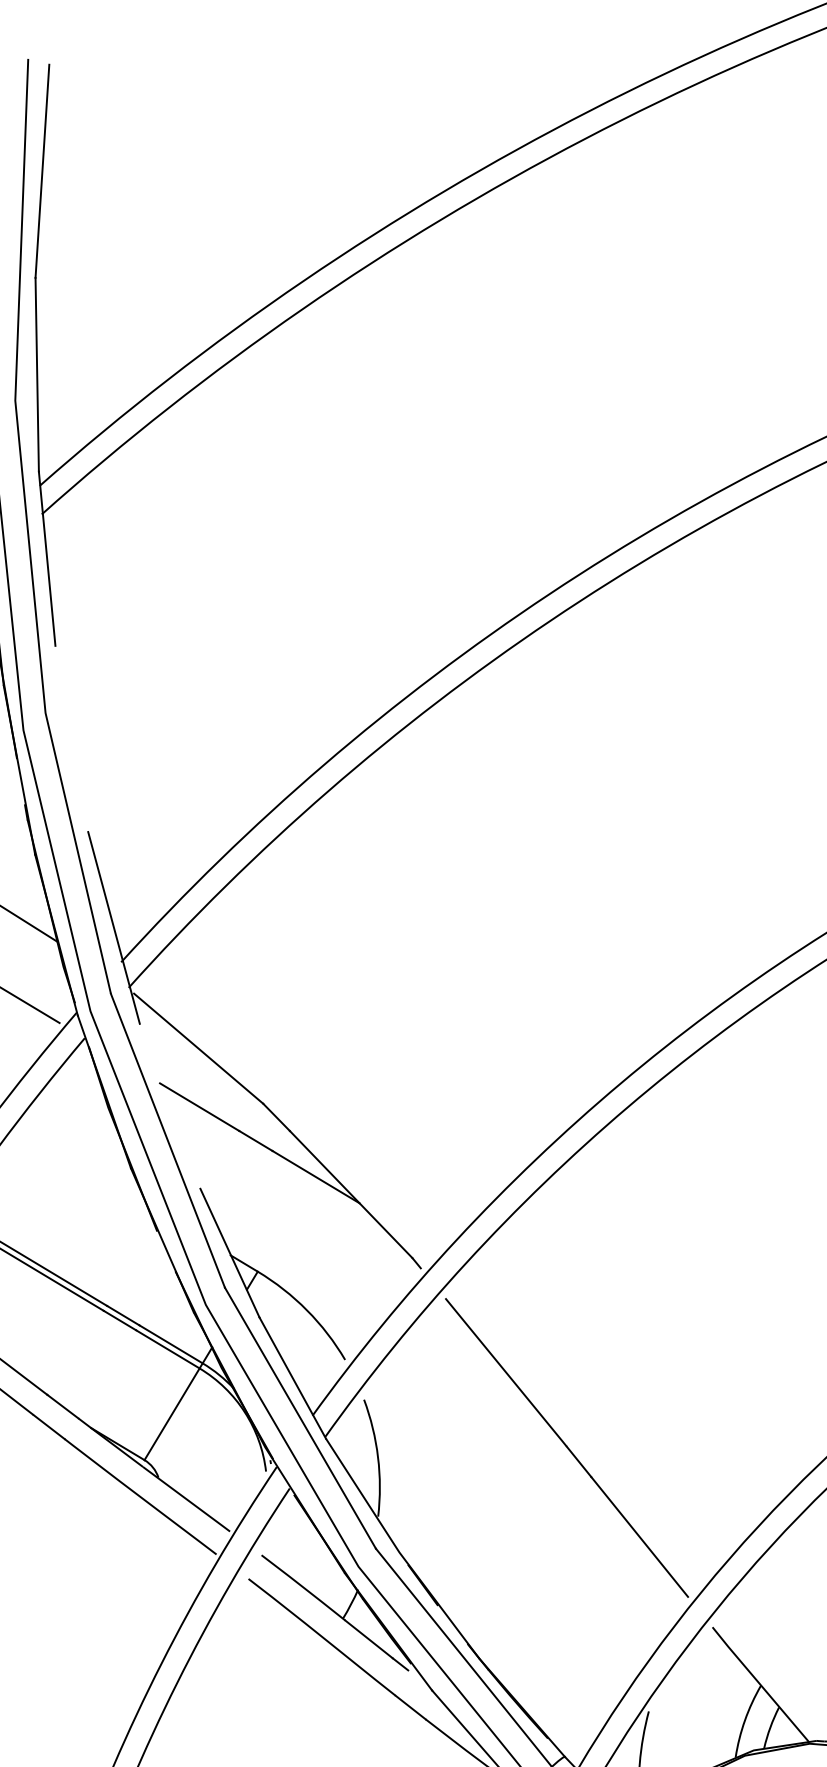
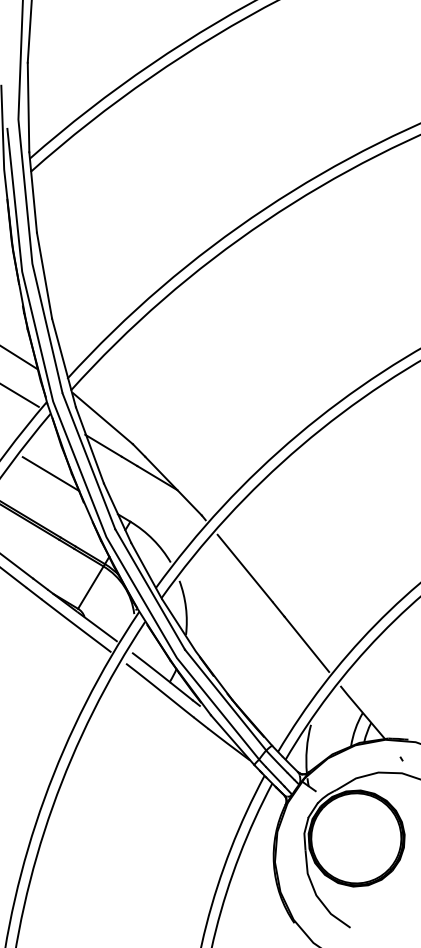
line: (71, 738) -> (44, 275), added
line: (169, 1106) -> (89, 445), added
line: (84, 1169) -> (50, 474), added

